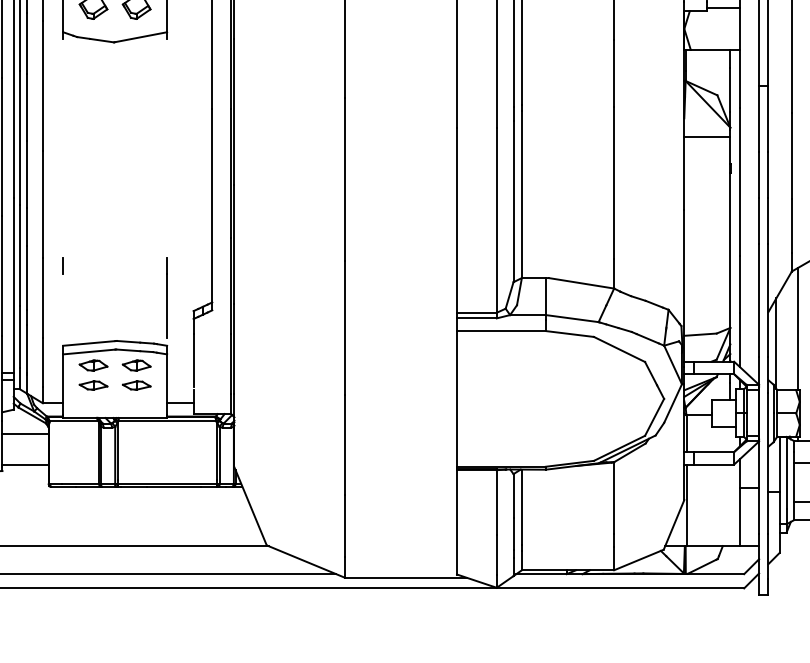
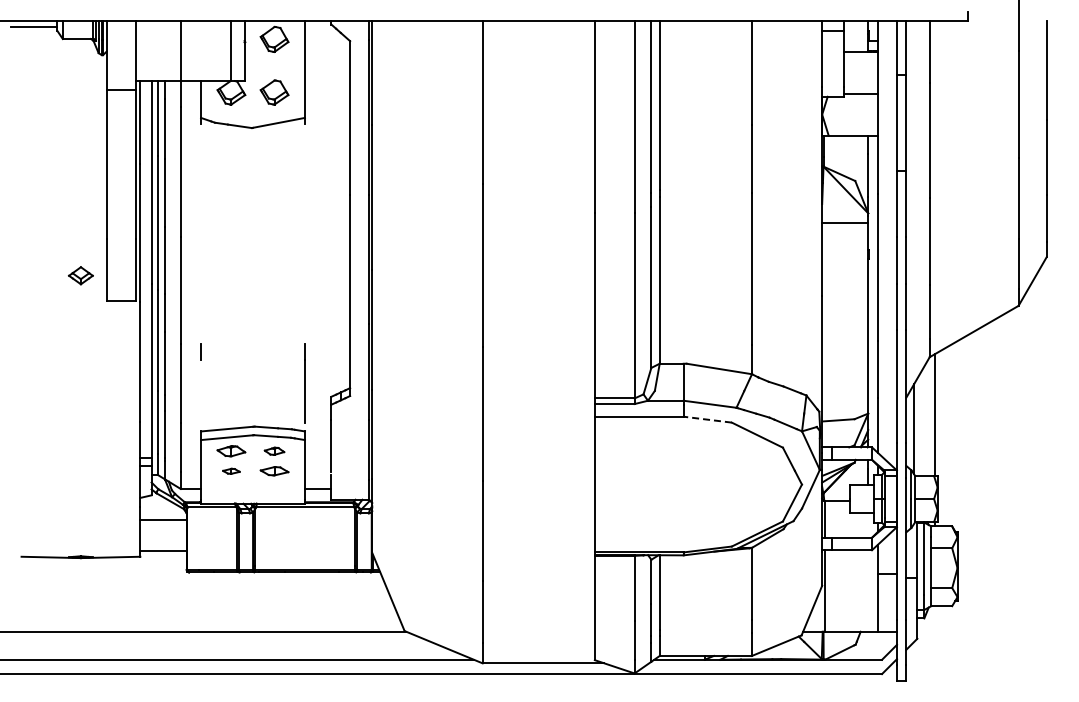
line: (569, 333) -> (707, 419), solid -> dashed
part: (136, 365) -> (274, 451), size x0.7
part: (93, 385) -> (231, 471), size x0.6

